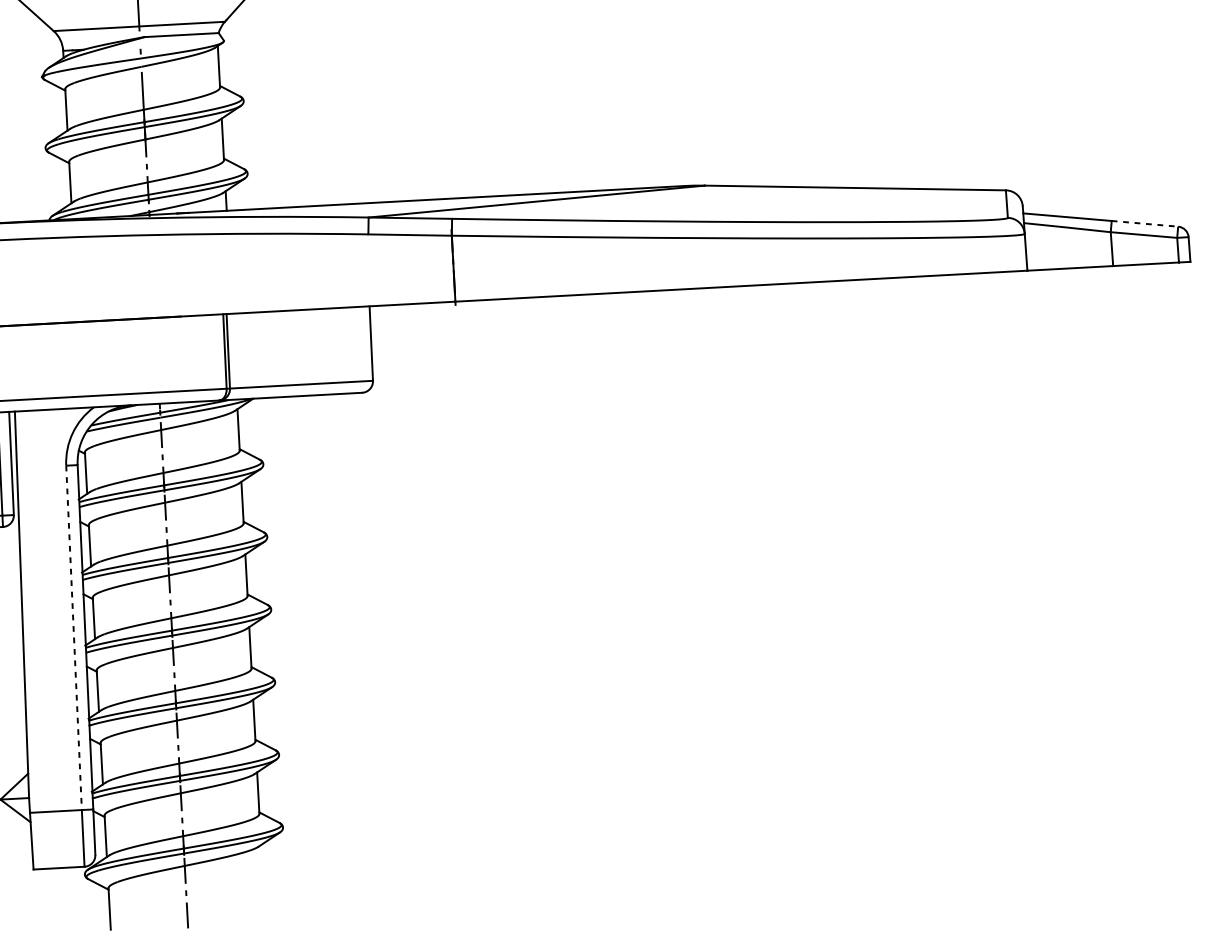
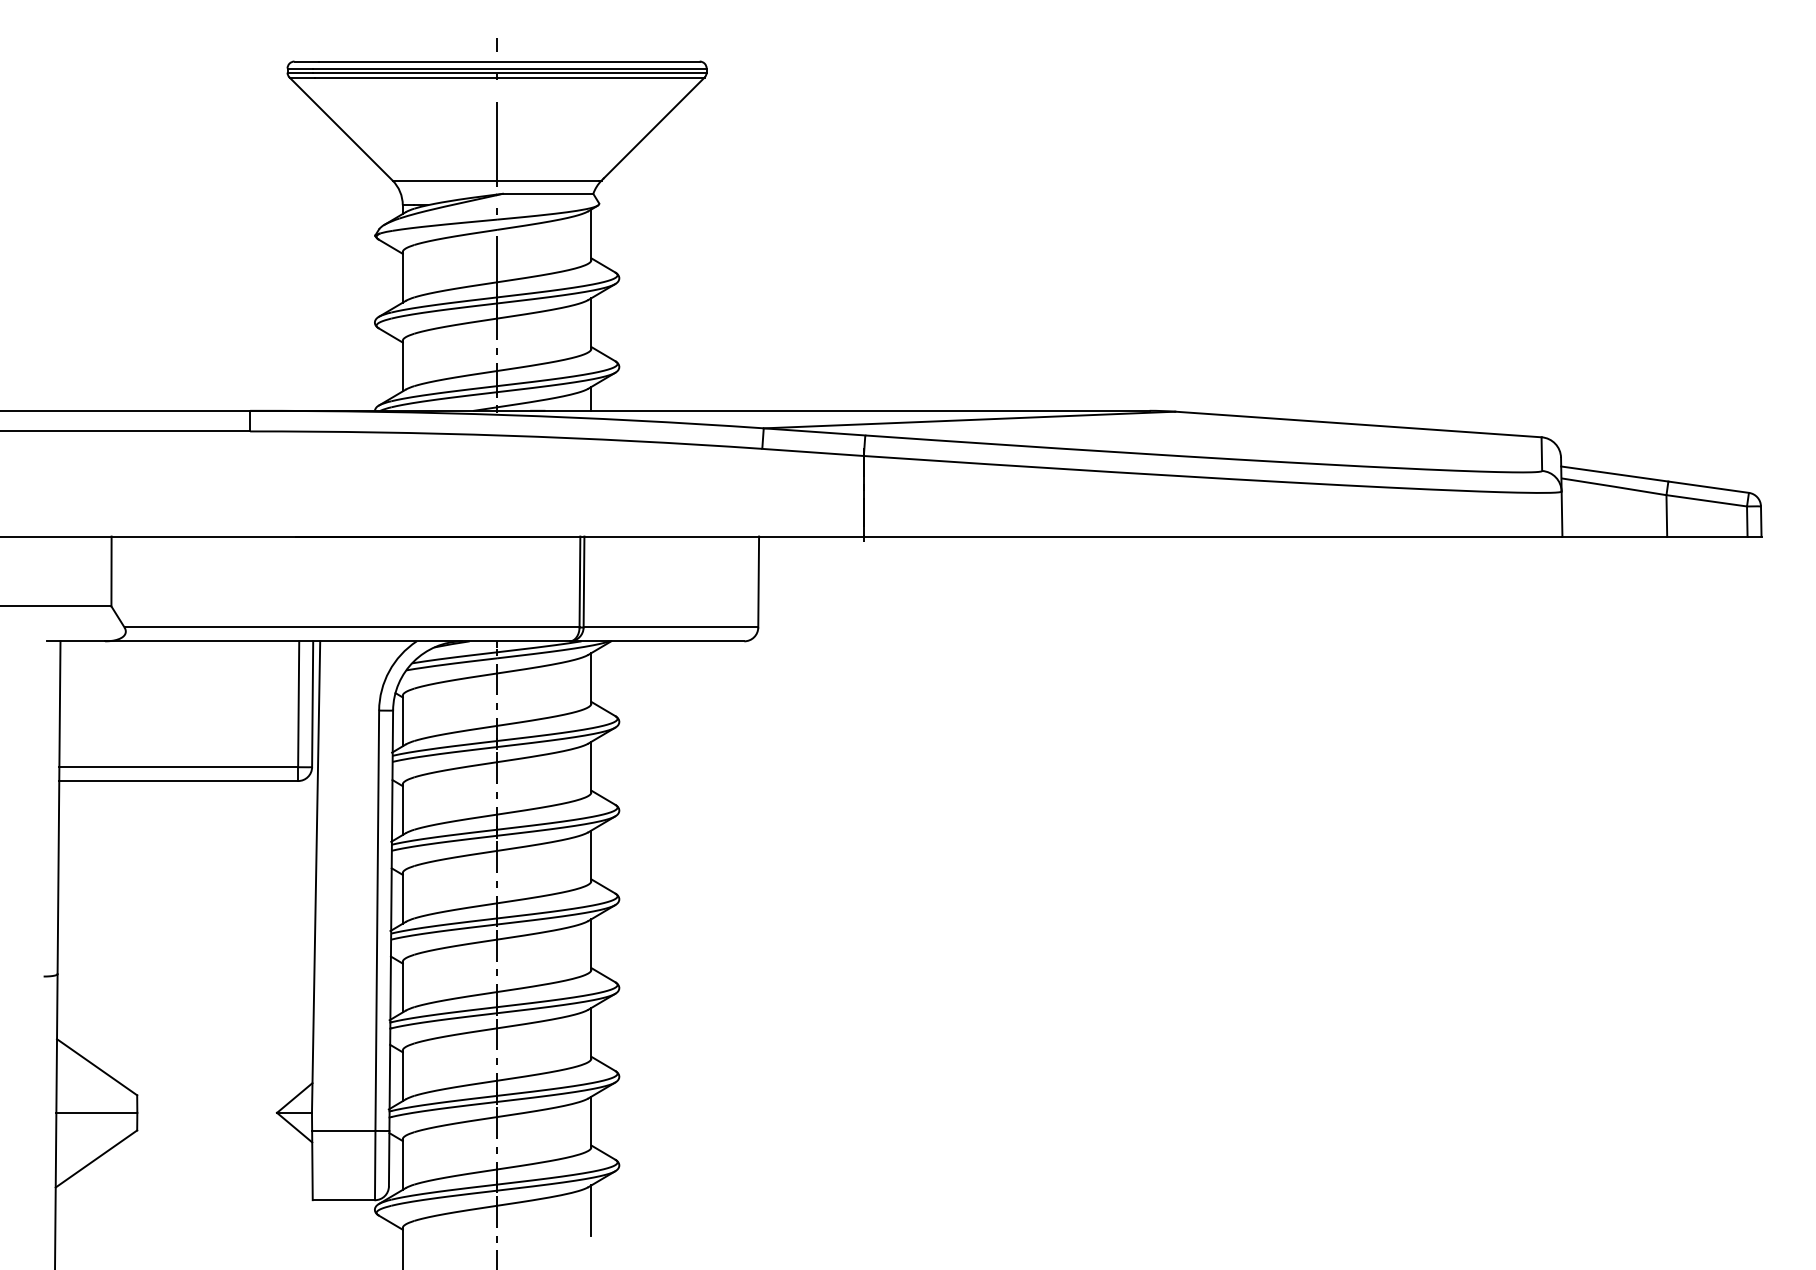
line: (1144, 224) -> (1708, 487), dashed -> solid
line: (74, 638) -> (377, 921), dashed -> solid
line: (262, 865) -> (591, 1210), added

